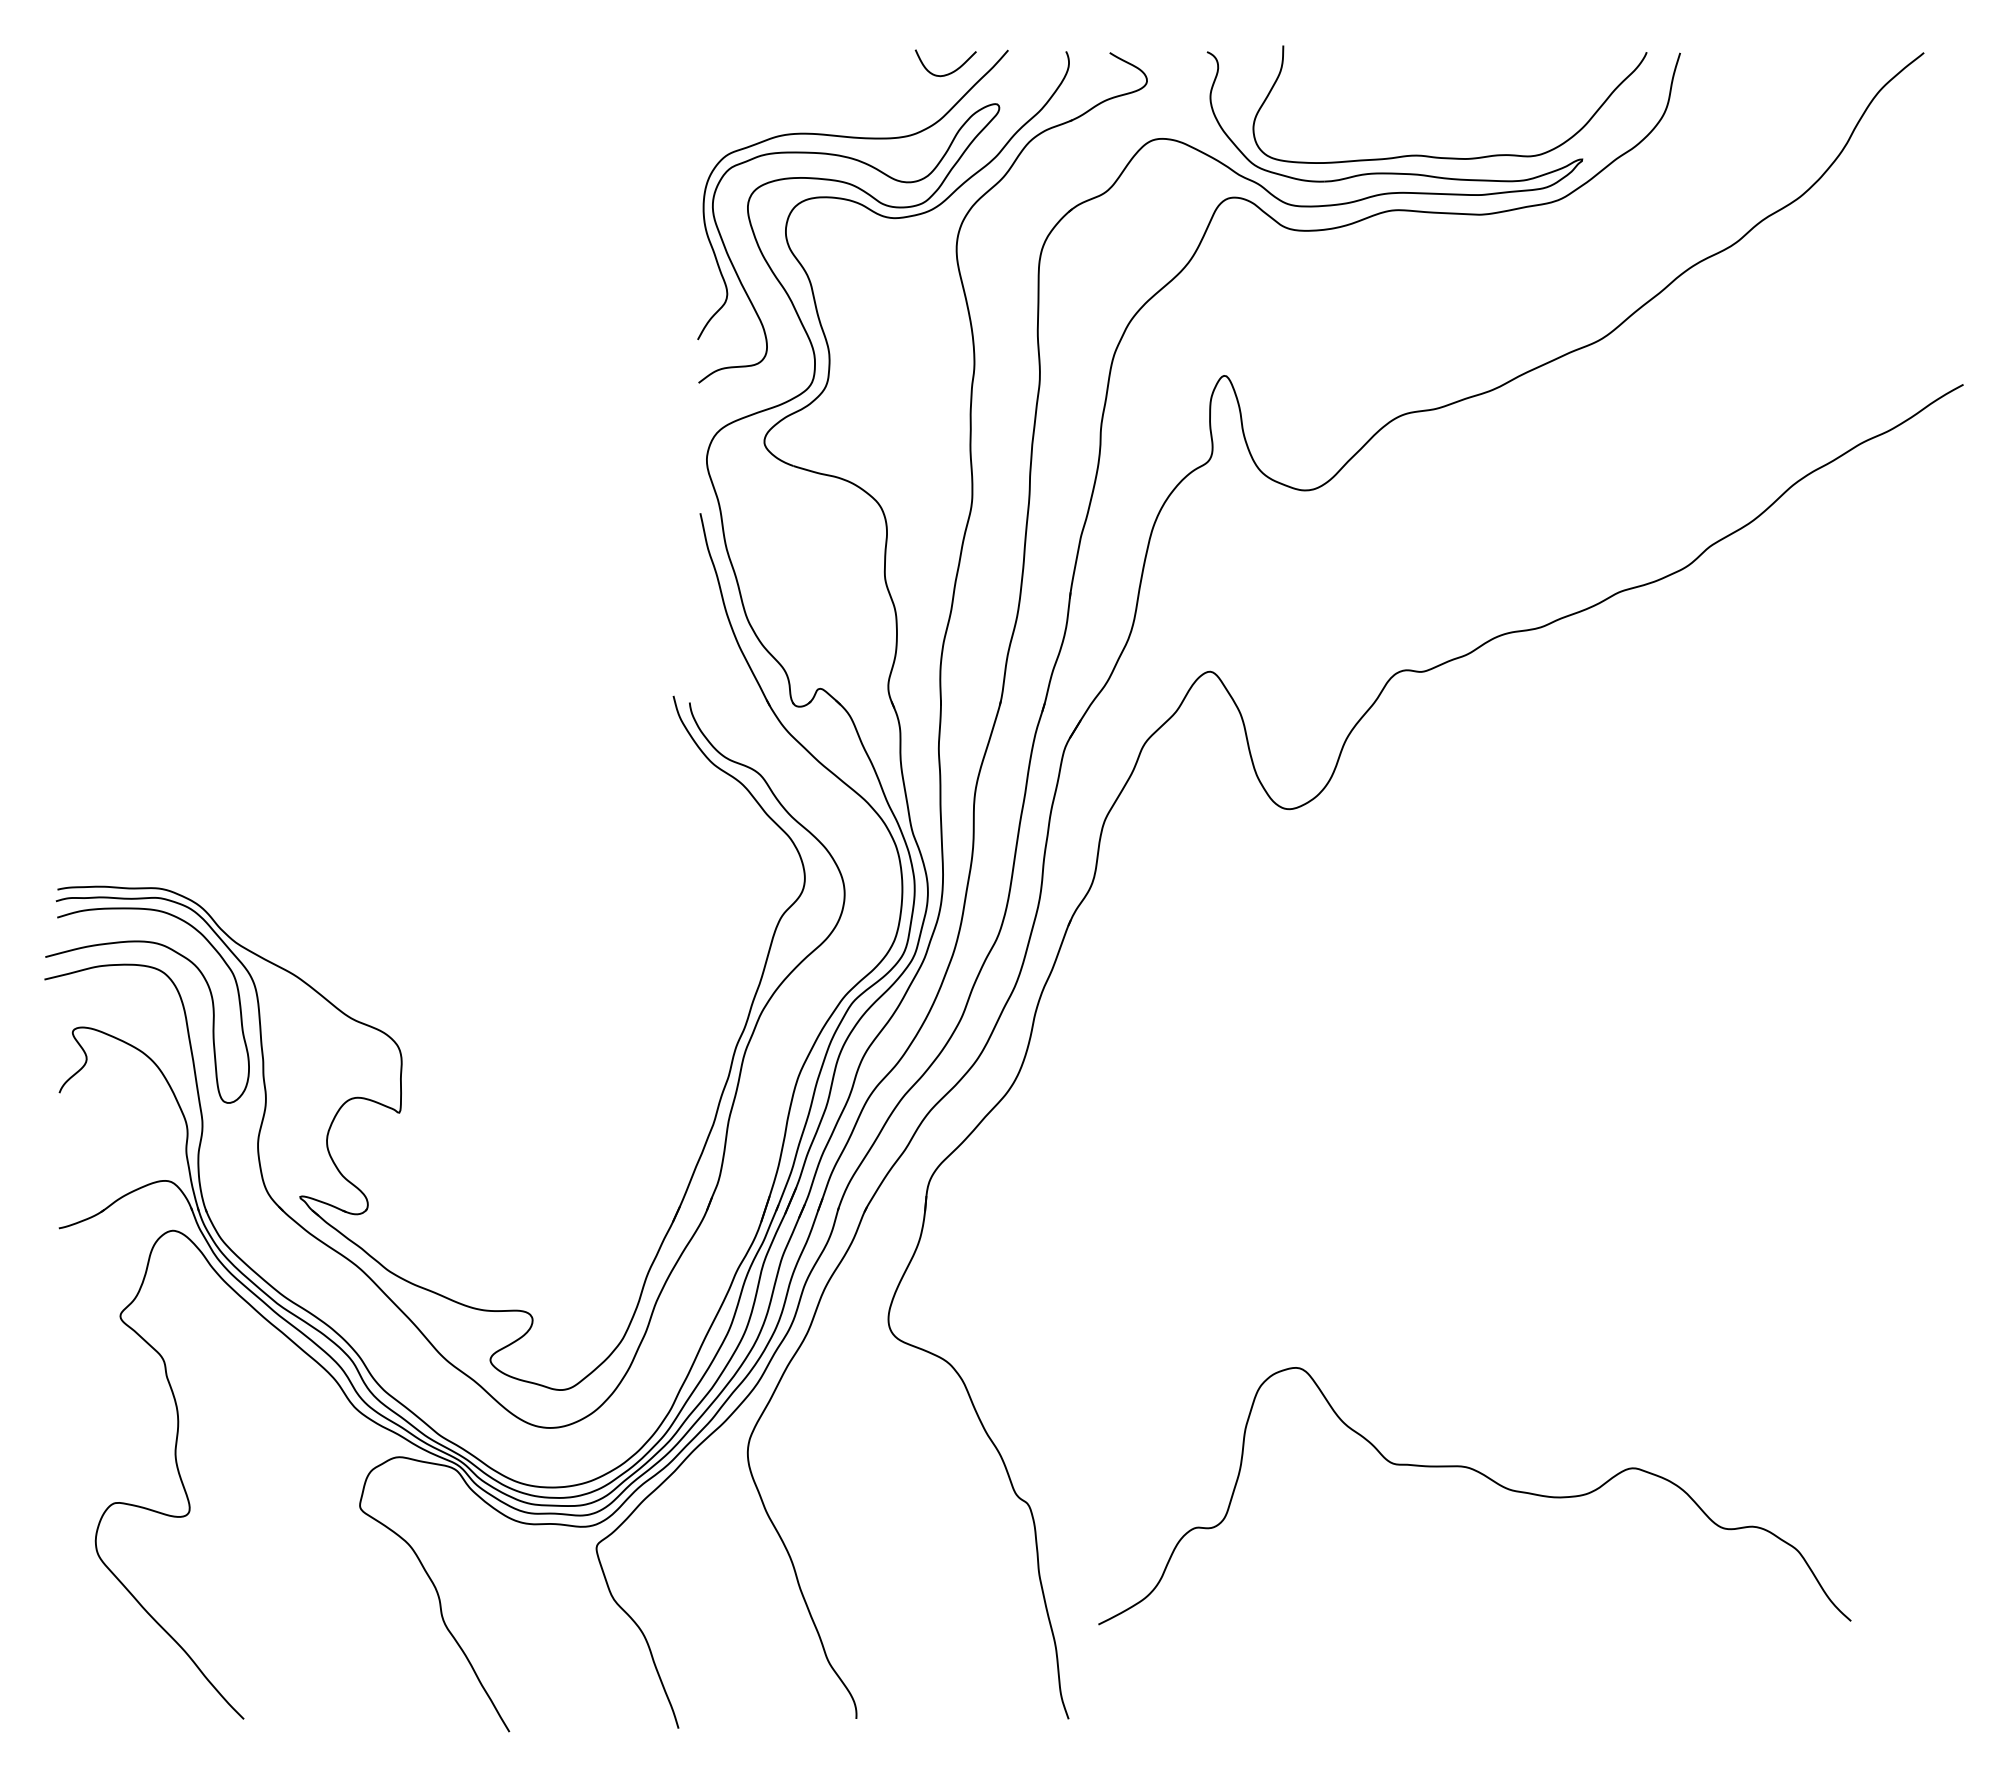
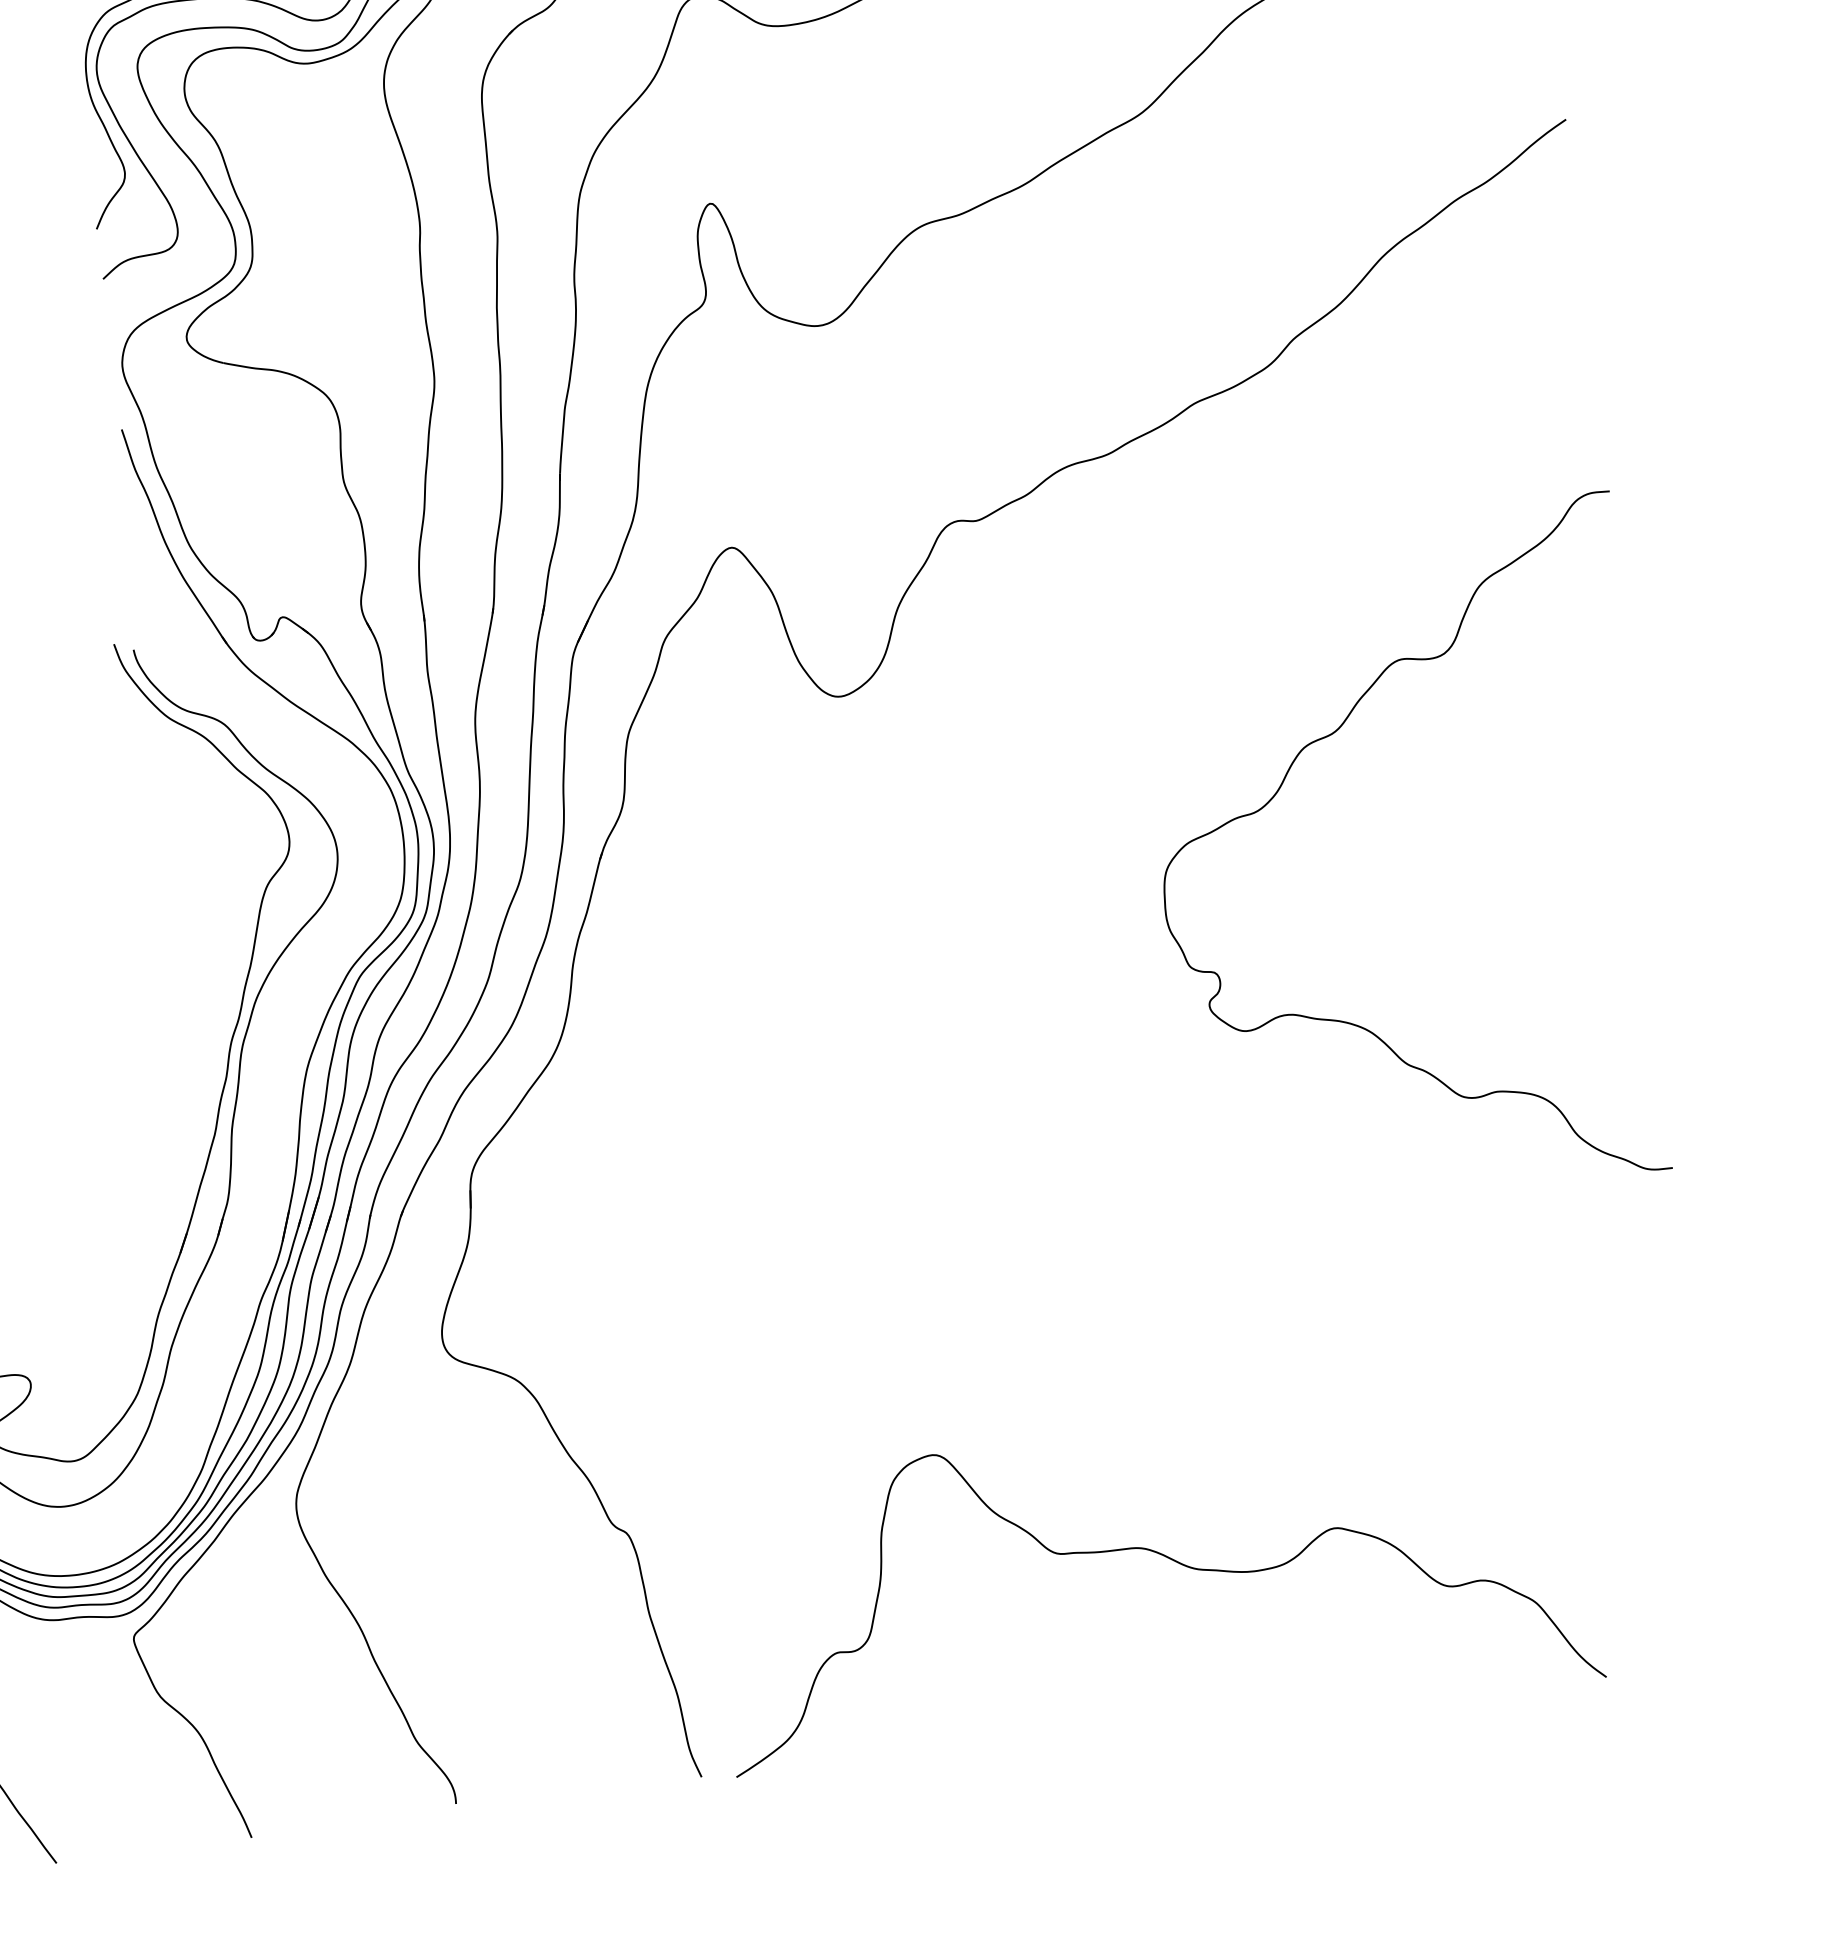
curve: (1657, 928) -> (1281, 787), added
curve: (1485, 1477) -> (1165, 1557), moved

